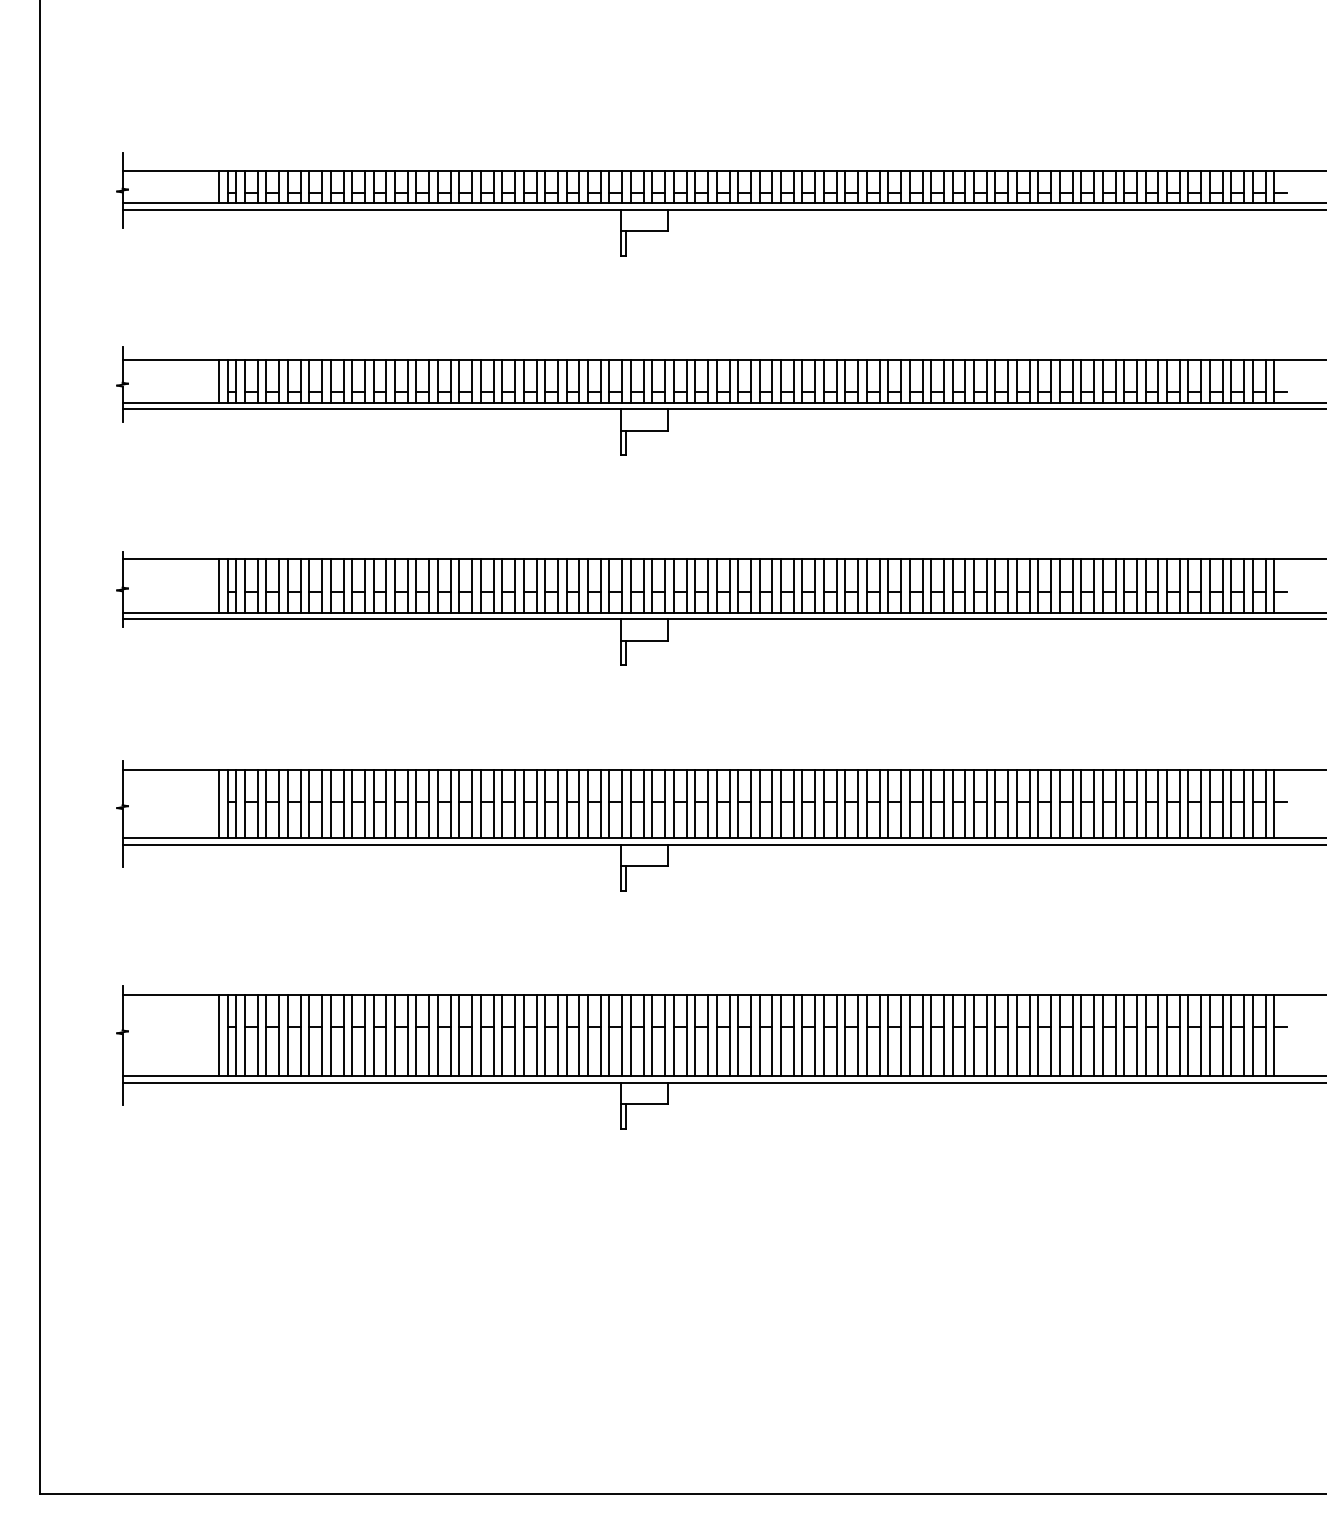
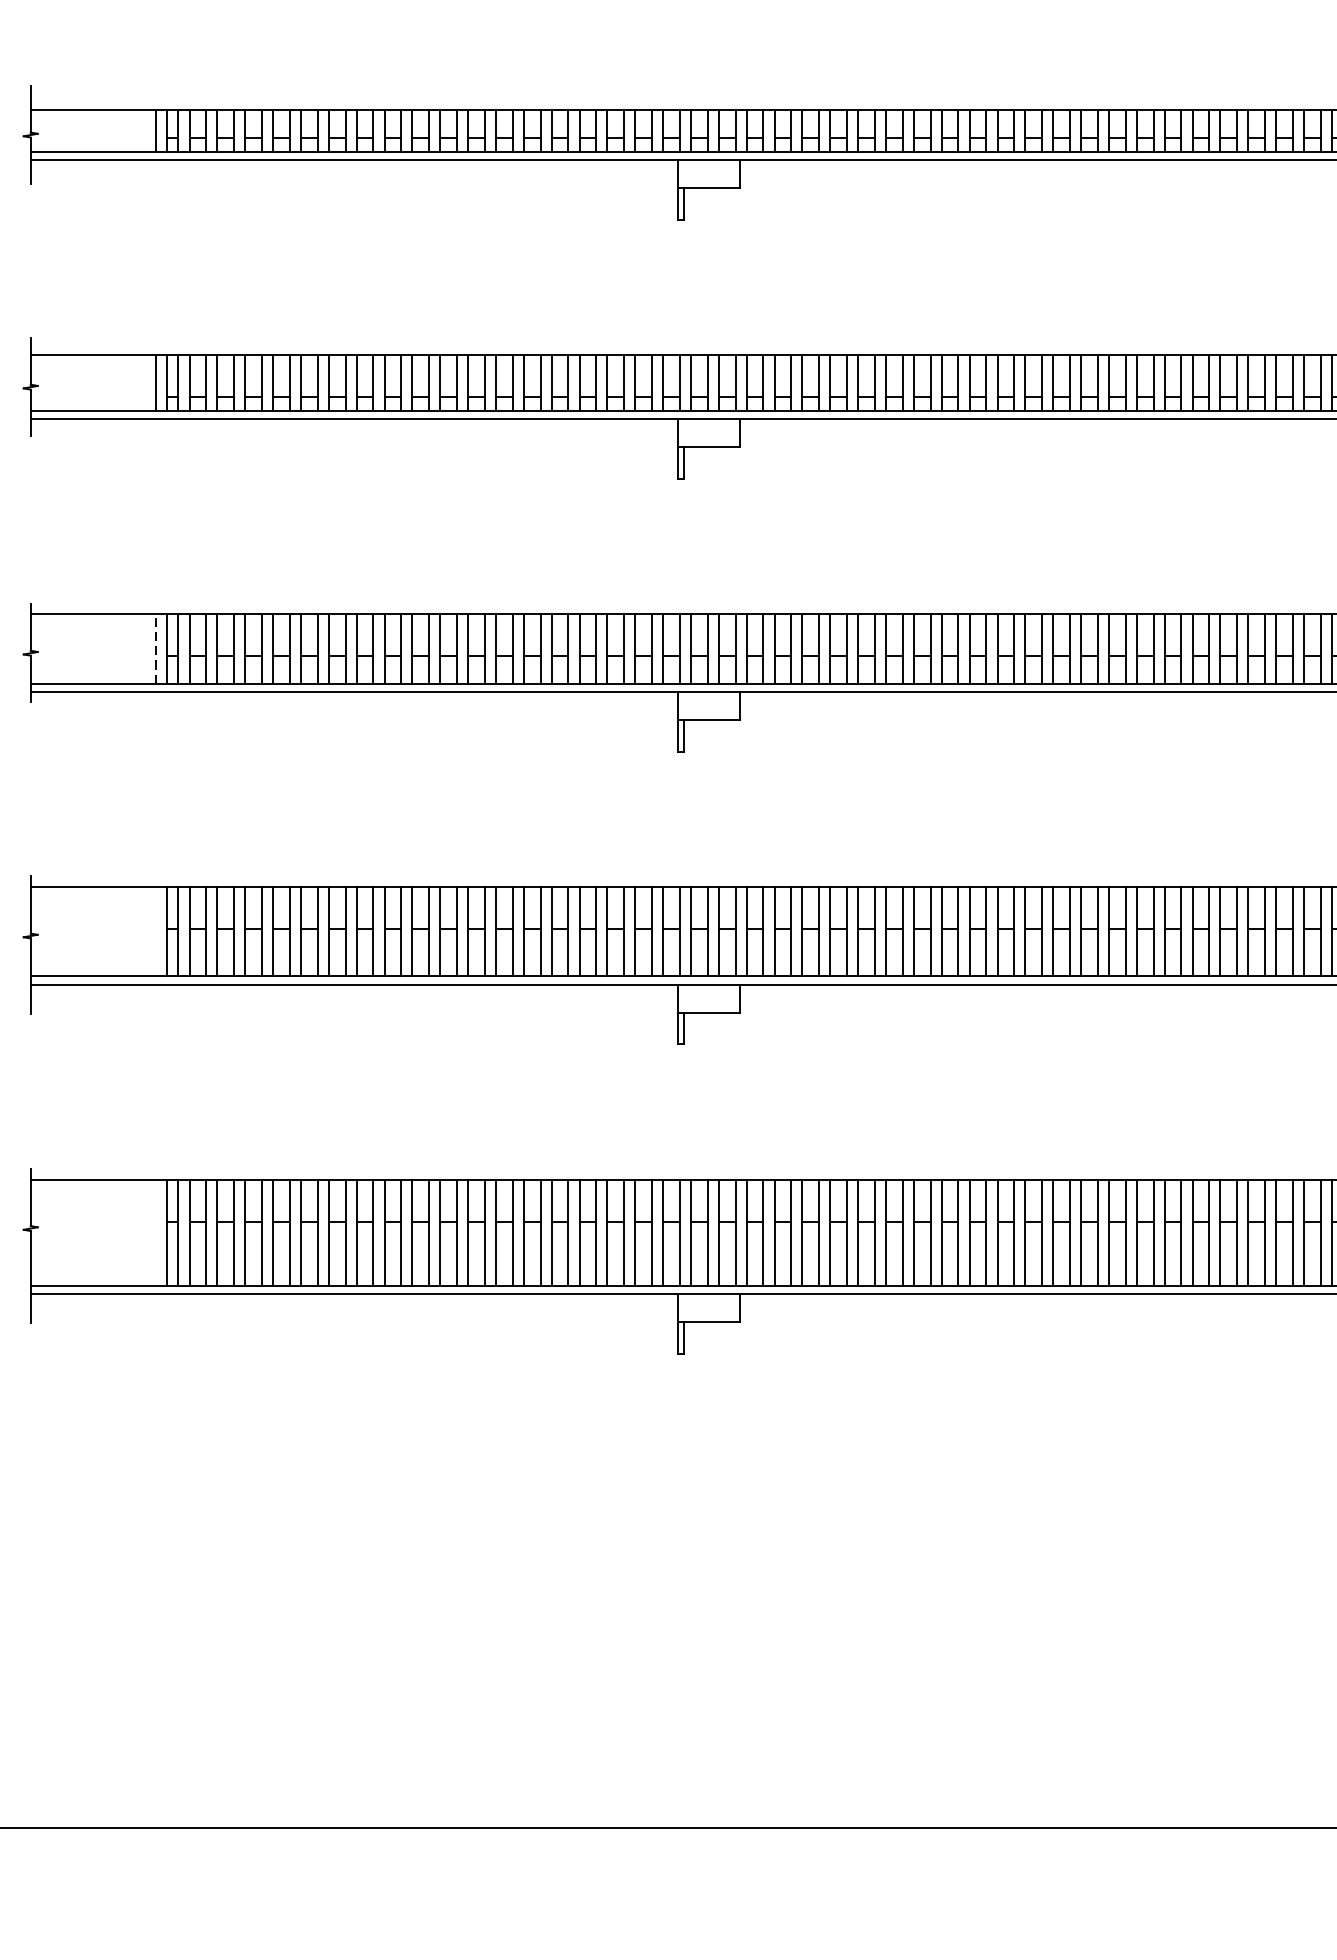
line: (219, 586) -> (156, 649), solid -> dashed
line: (219, 803) -> (156, 931), removed
line: (219, 1035) -> (156, 1232), removed

